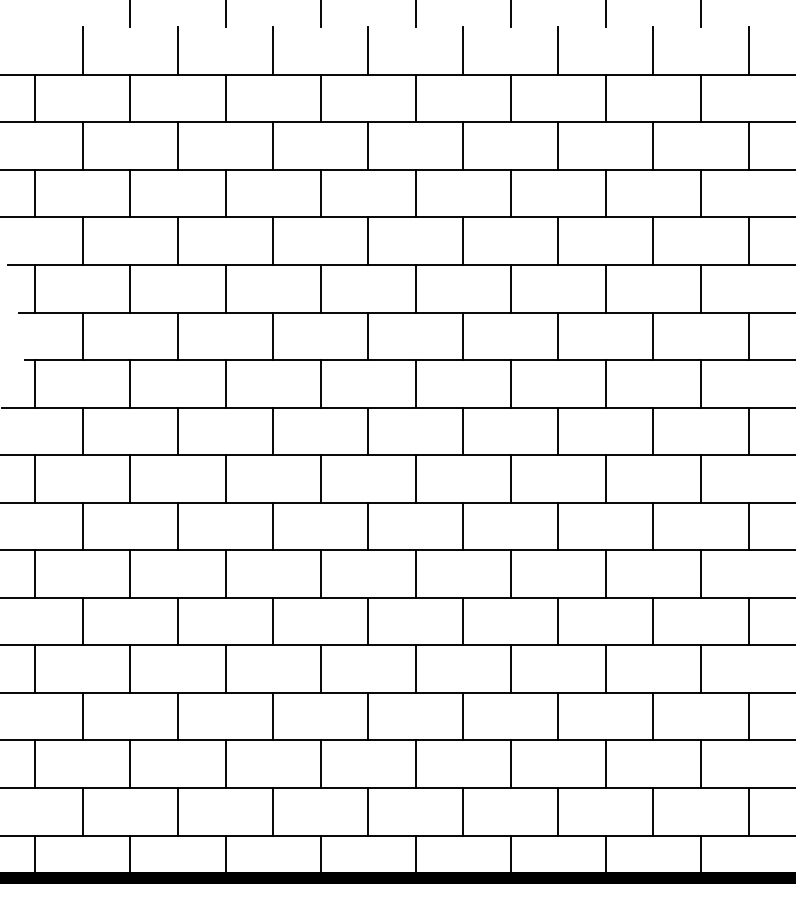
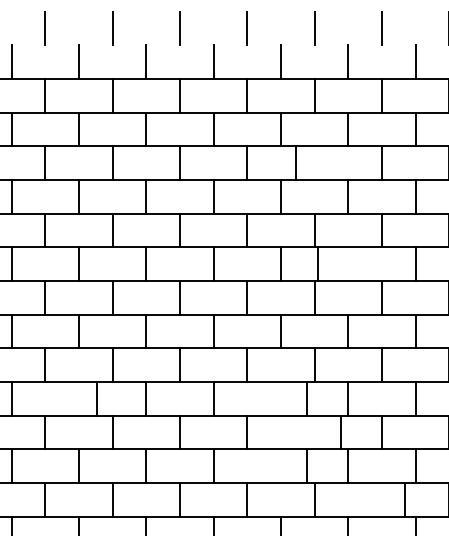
line: (510, 193) -> (295, 162), moved
line: (558, 336) -> (318, 264), moved
line: (177, 526) -> (96, 398), moved
line: (463, 526) -> (307, 398), moved
line: (510, 573) -> (340, 431), moved
line: (463, 621) -> (307, 465), moved
line: (605, 668) -> (404, 499), moved

